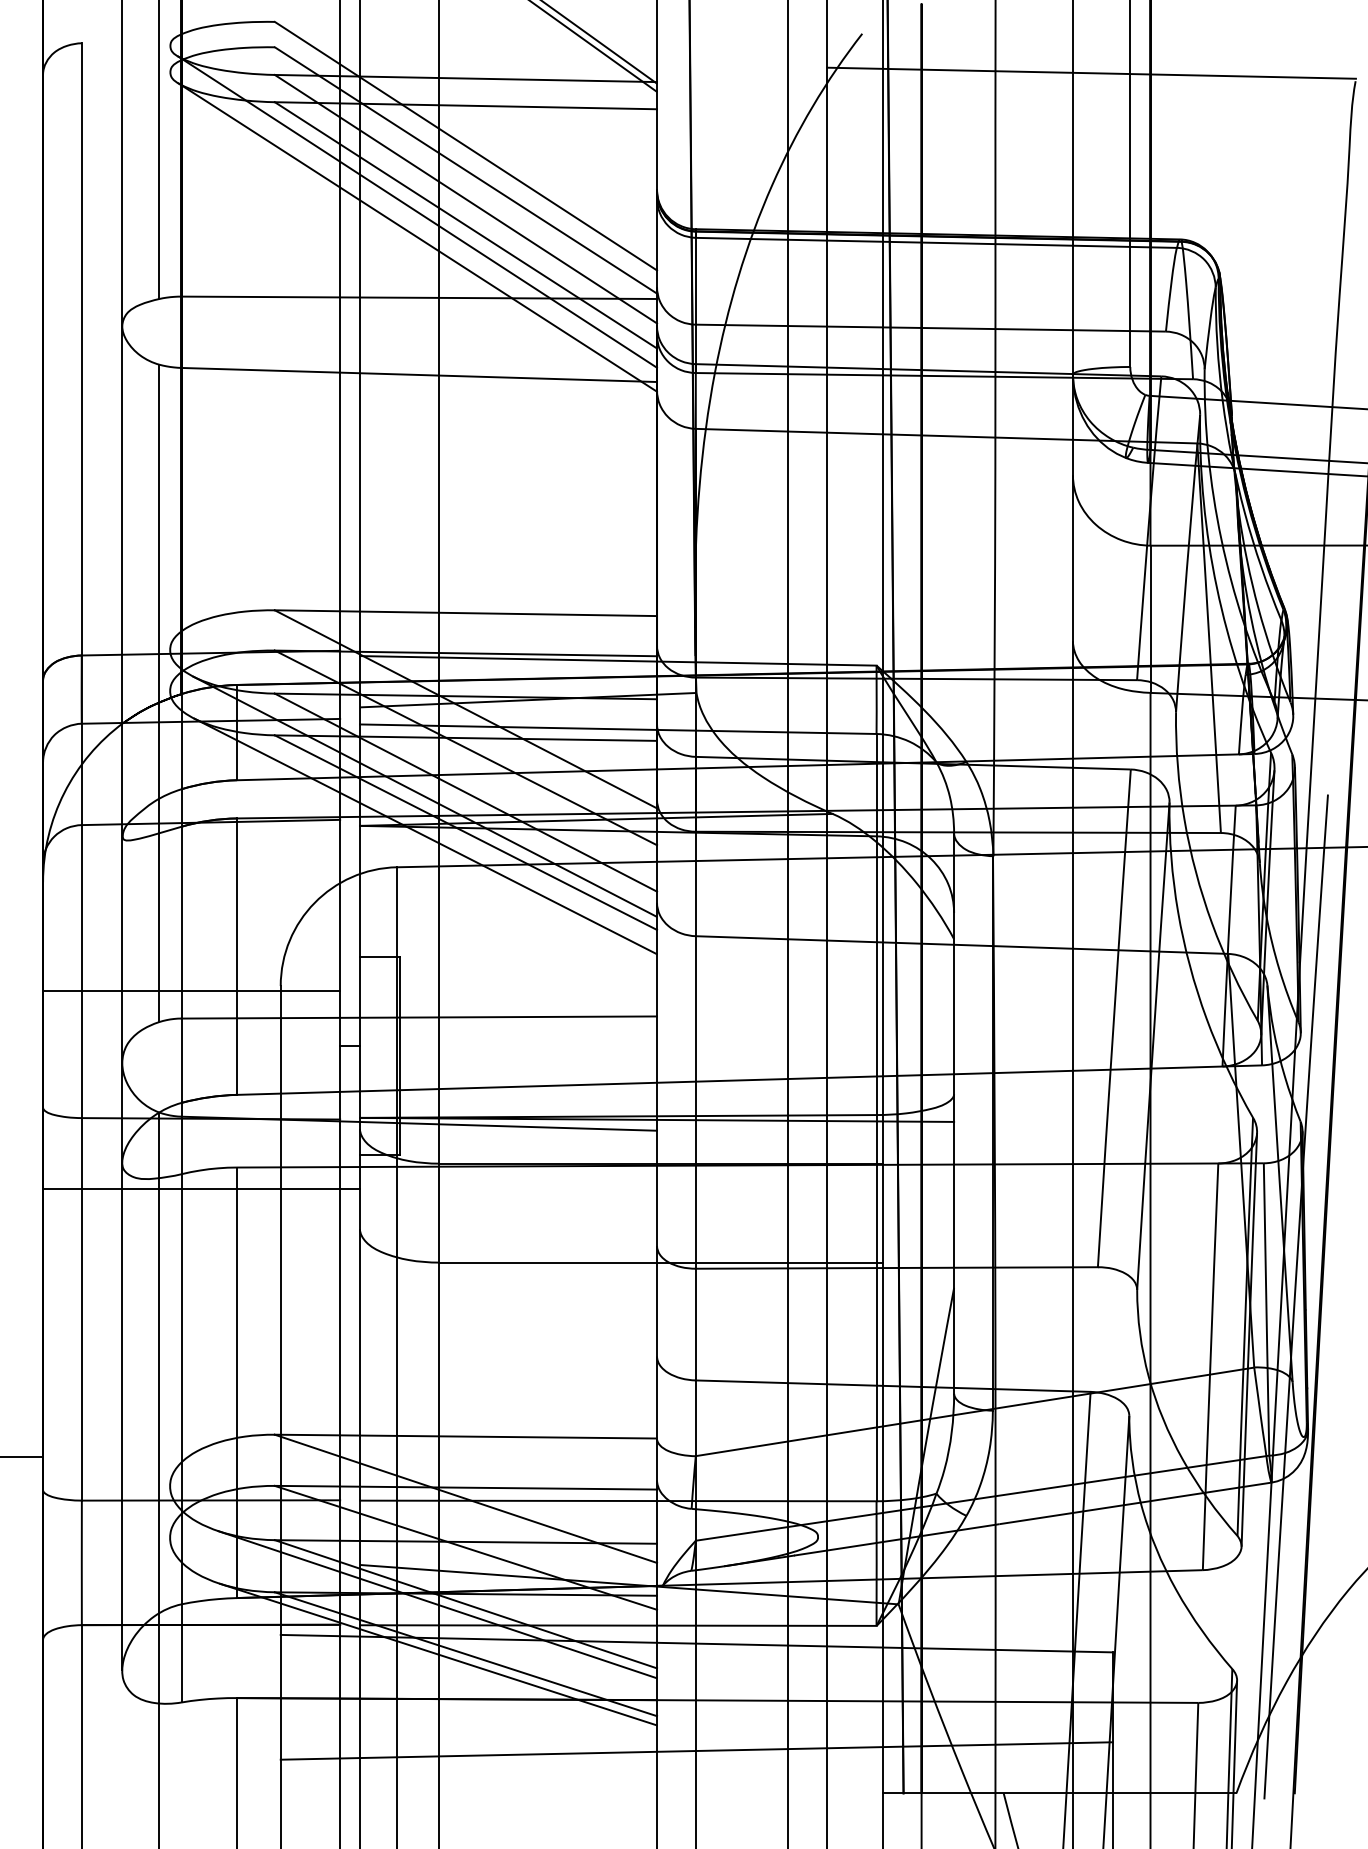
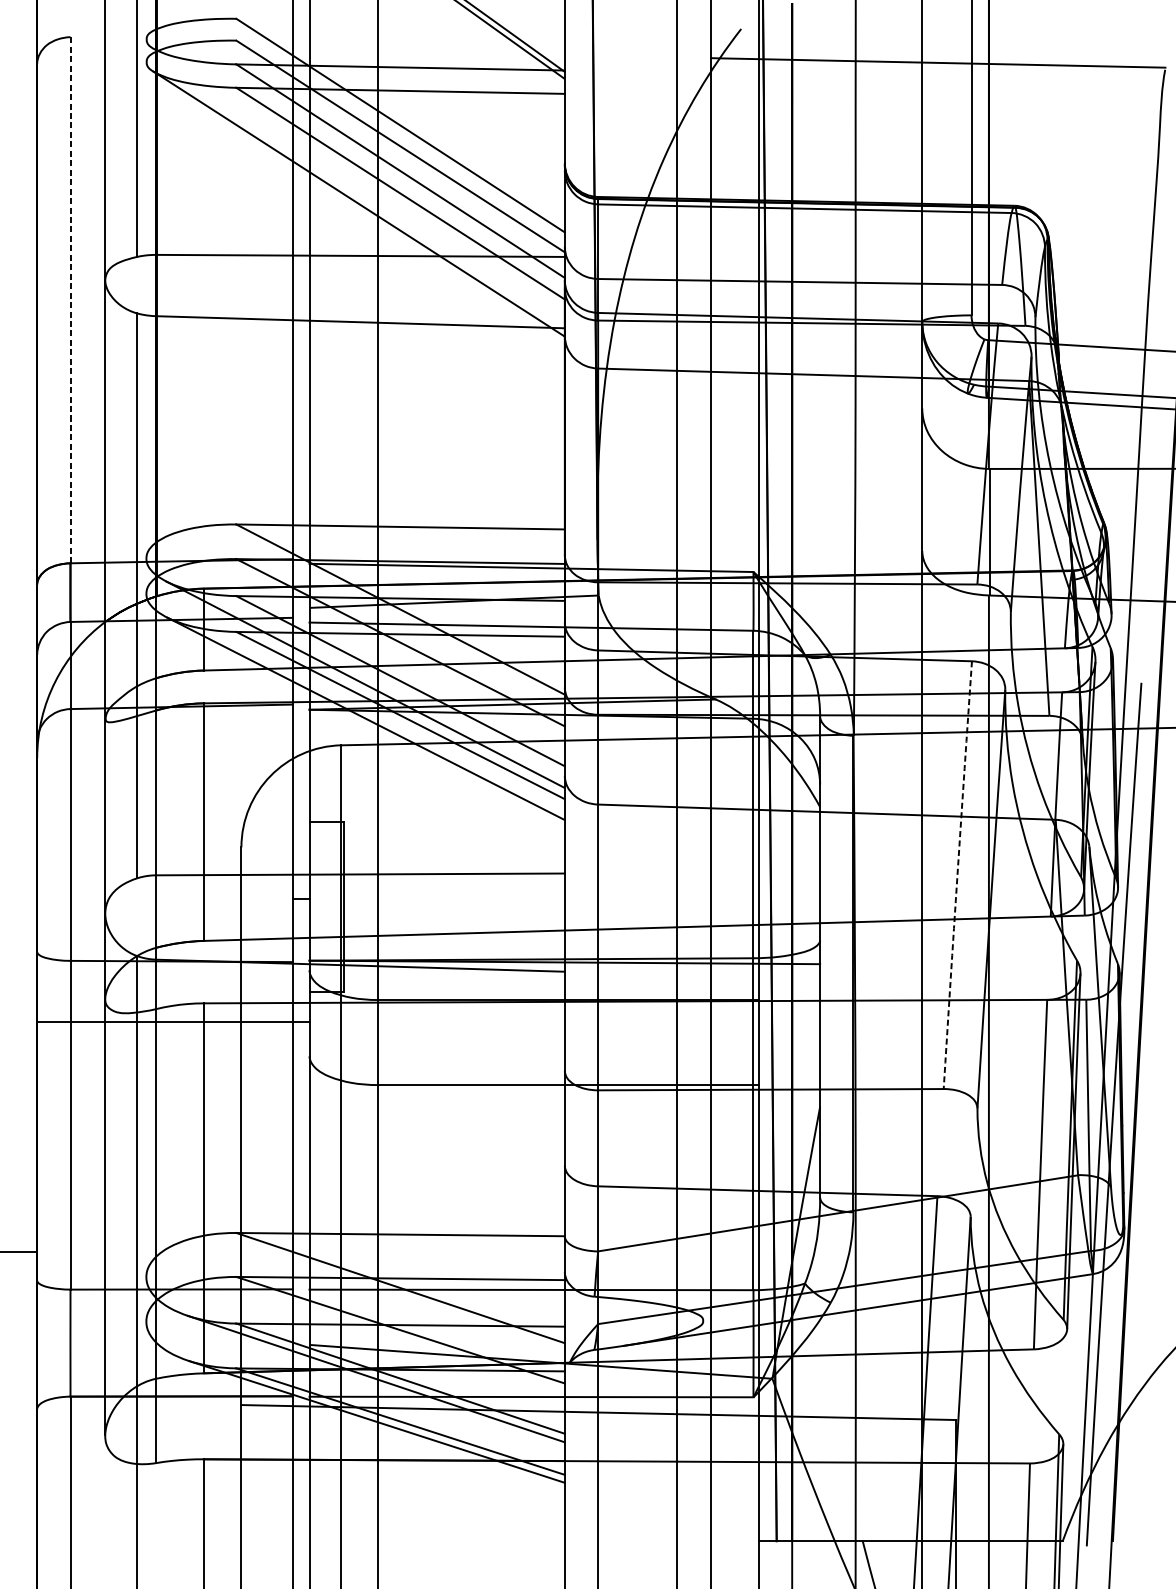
line: (417, 211) -> (358, 181), removed
line: (81, 348) -> (70, 299), solid -> dashed
line: (191, 991) -> (164, 852), removed
arc: (1113, 1018) -> (957, 875), solid -> dashed
line: (696, 1750) -> (598, 1504), removed

